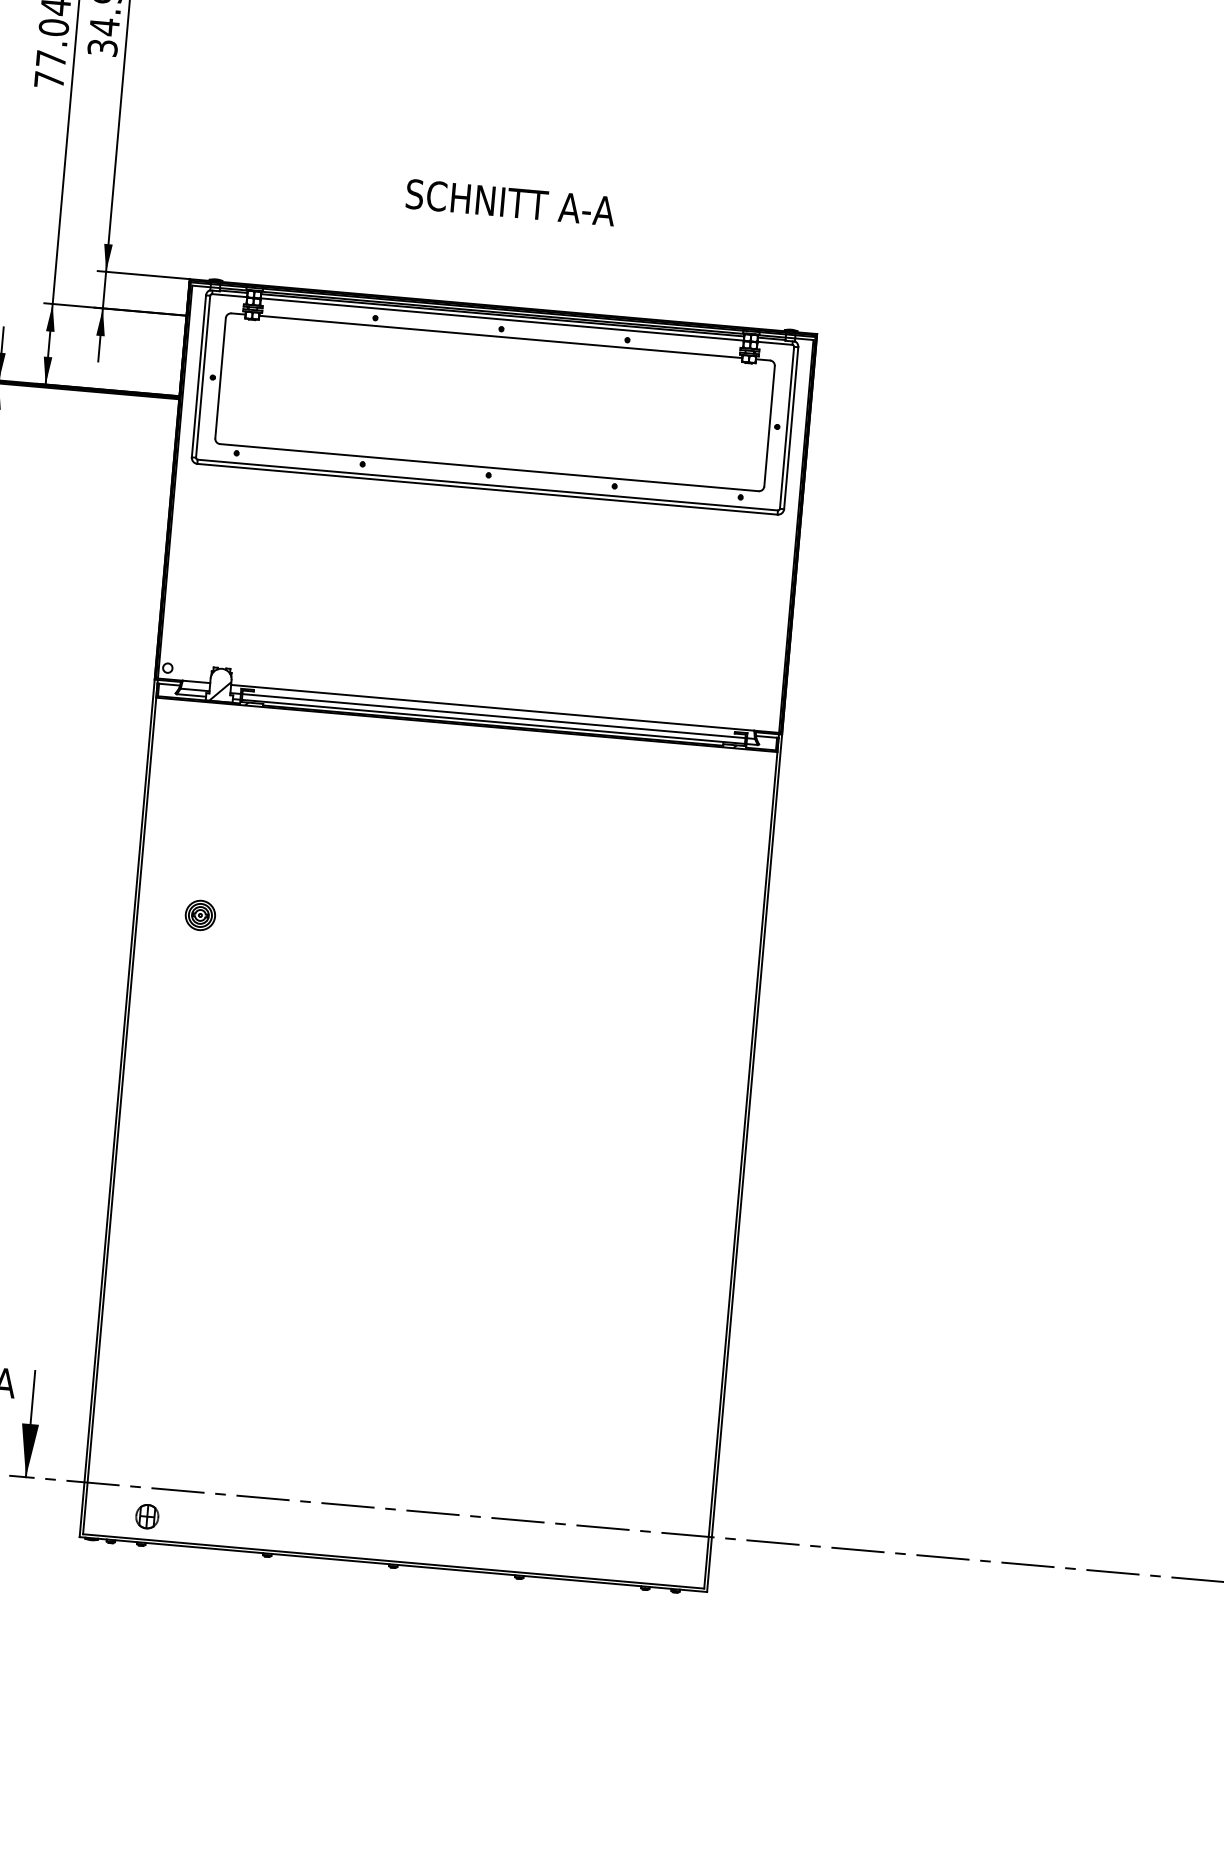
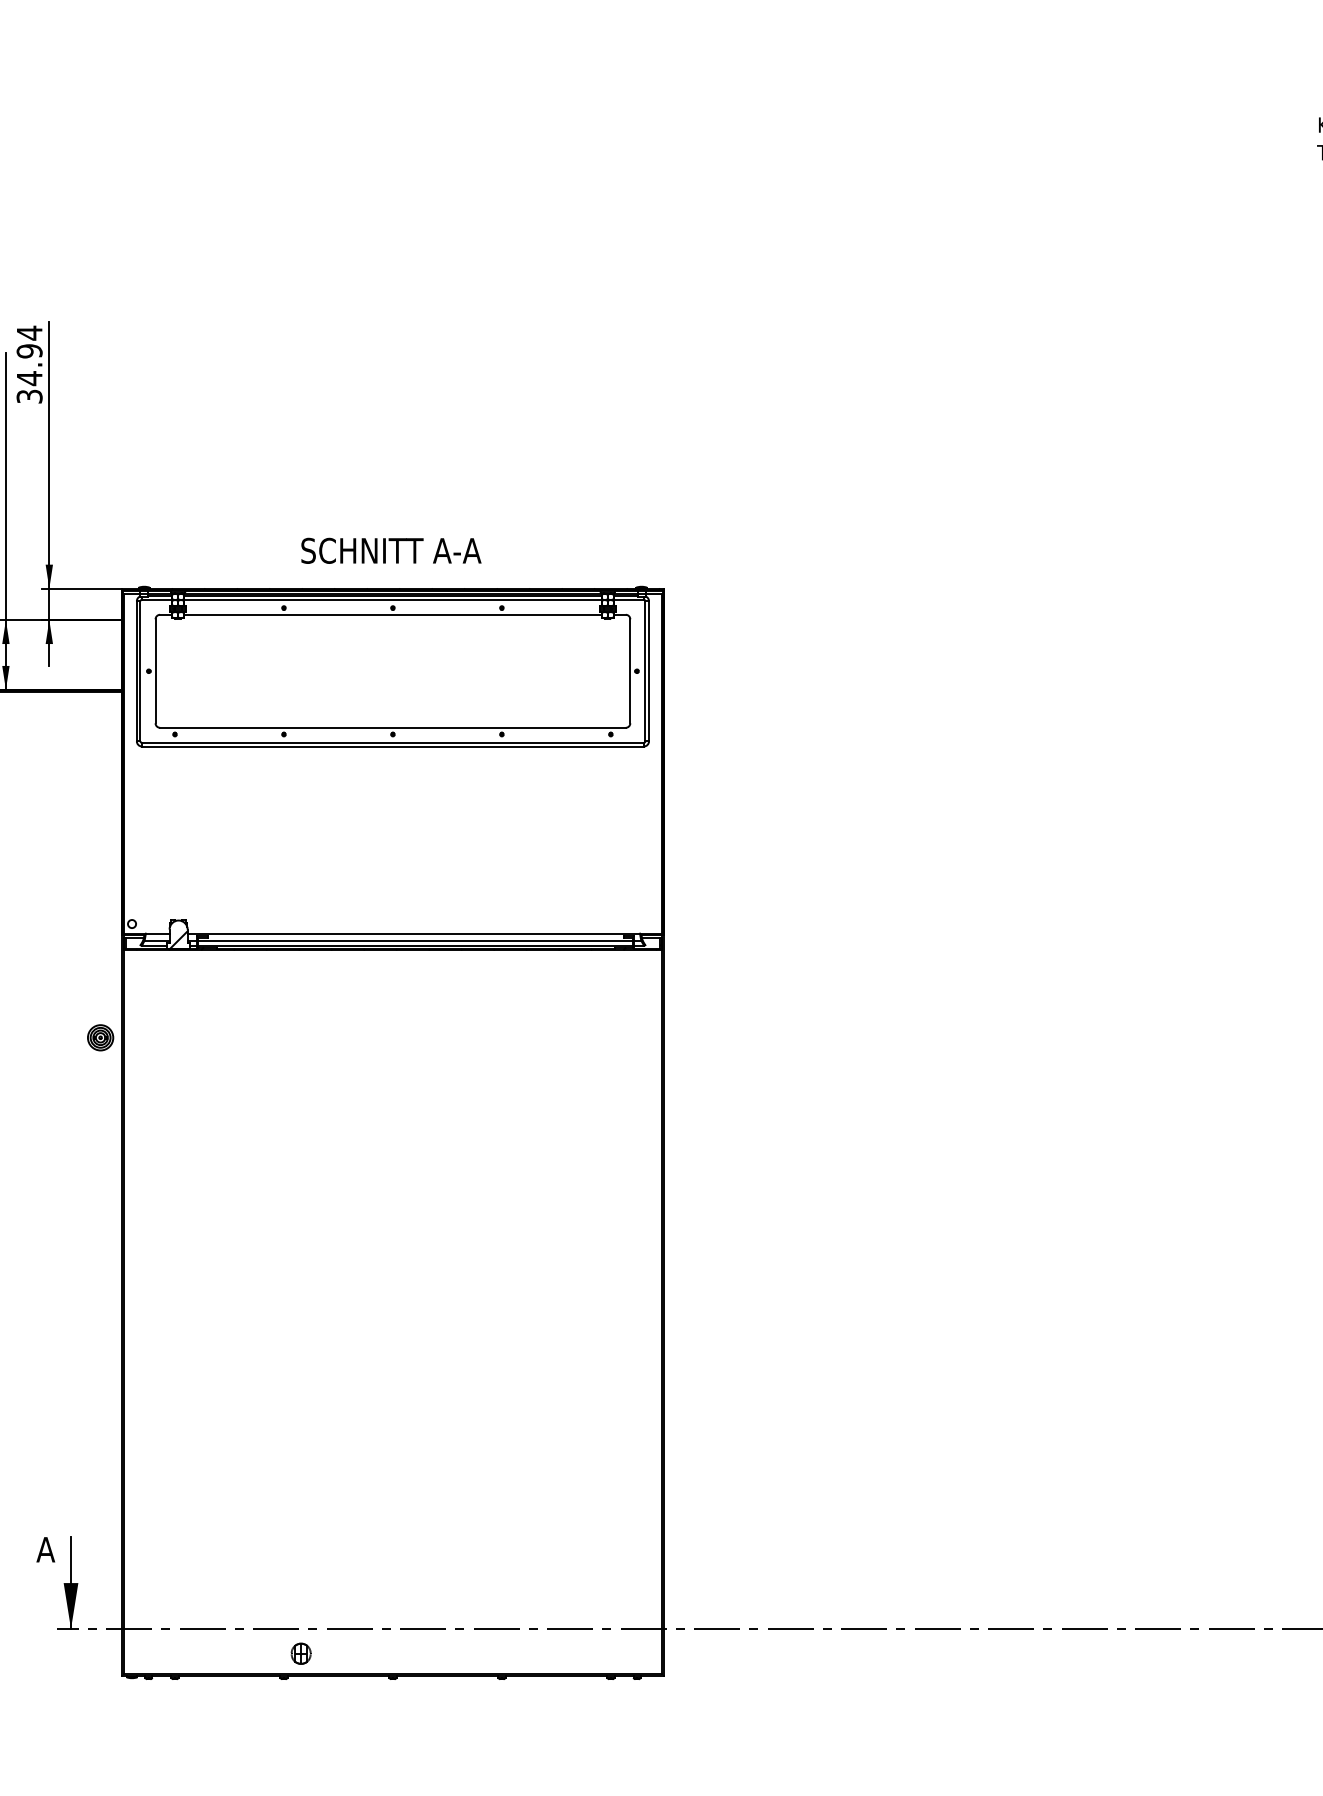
text: (510, 202) -> (391, 550), moved
part: (200, 915) -> (100, 1037), moved
part: (146, 1516) -> (300, 1653), moved

